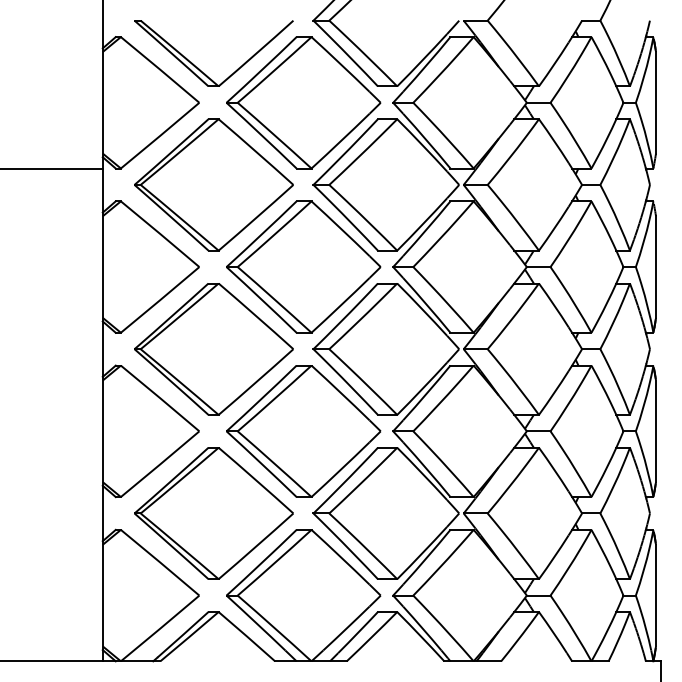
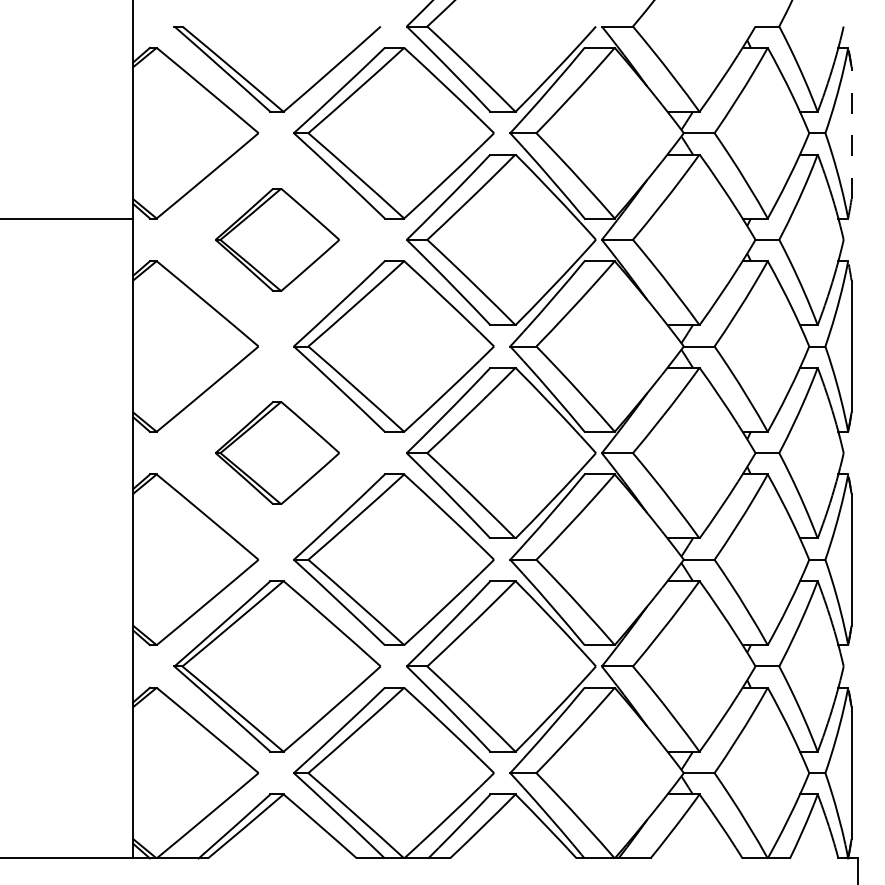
line: (655, 103) -> (851, 133), solid -> dashed
part: (213, 184) -> (277, 239), size x0.6
part: (213, 348) -> (277, 452), size x0.6

